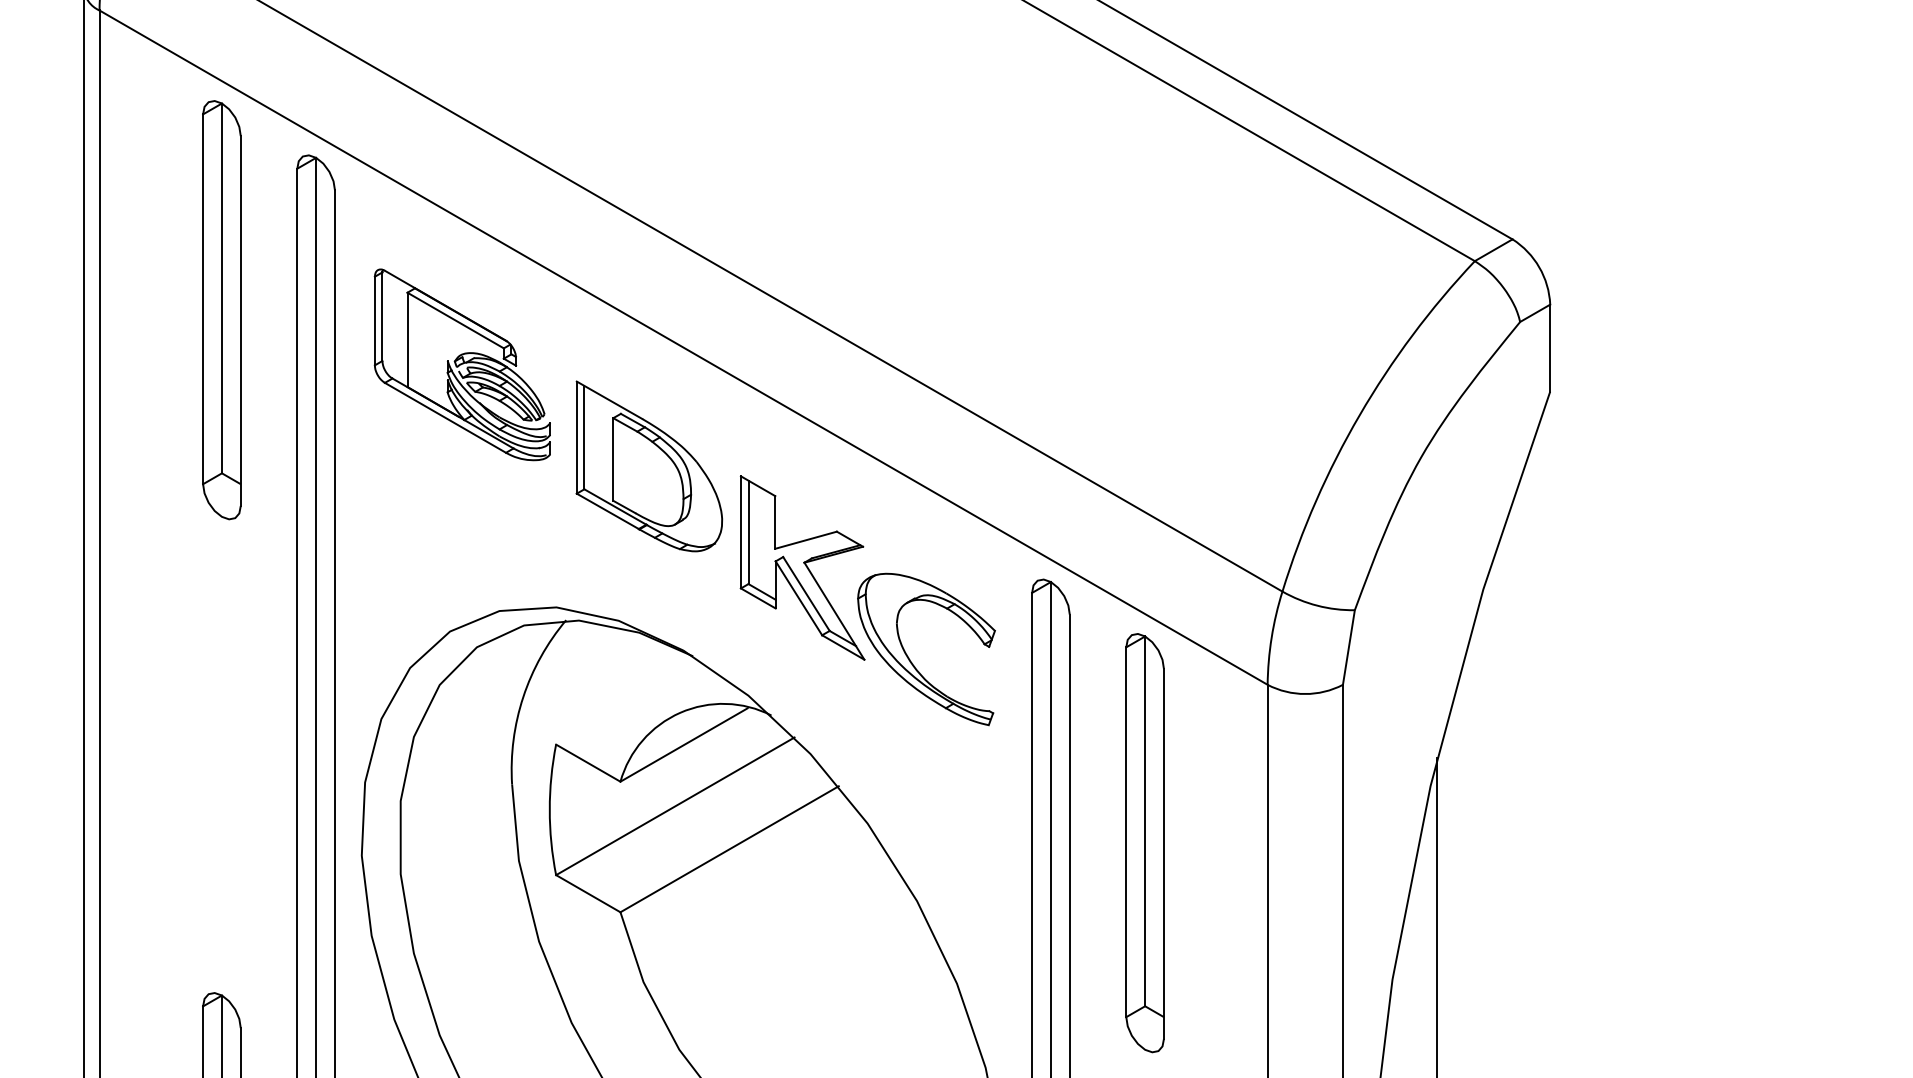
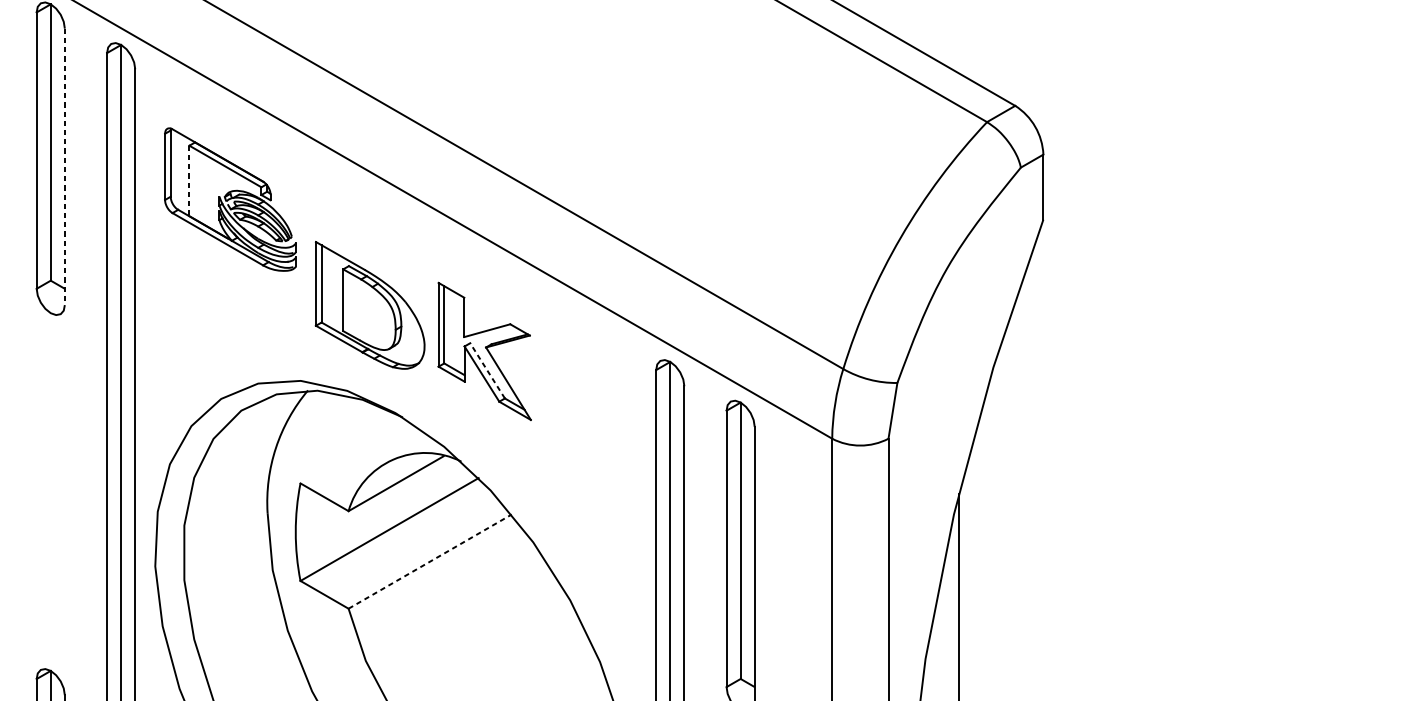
line: (240, 321) -> (64, 167), solid -> dashed
line: (407, 340) -> (189, 181), solid -> dashed
part: (649, 466) -> (370, 305), moved
line: (806, 594) -> (487, 371), solid -> dashed
part: (909, 657) -> (564, 418), removed
line: (730, 849) -> (430, 561), solid -> dashed

